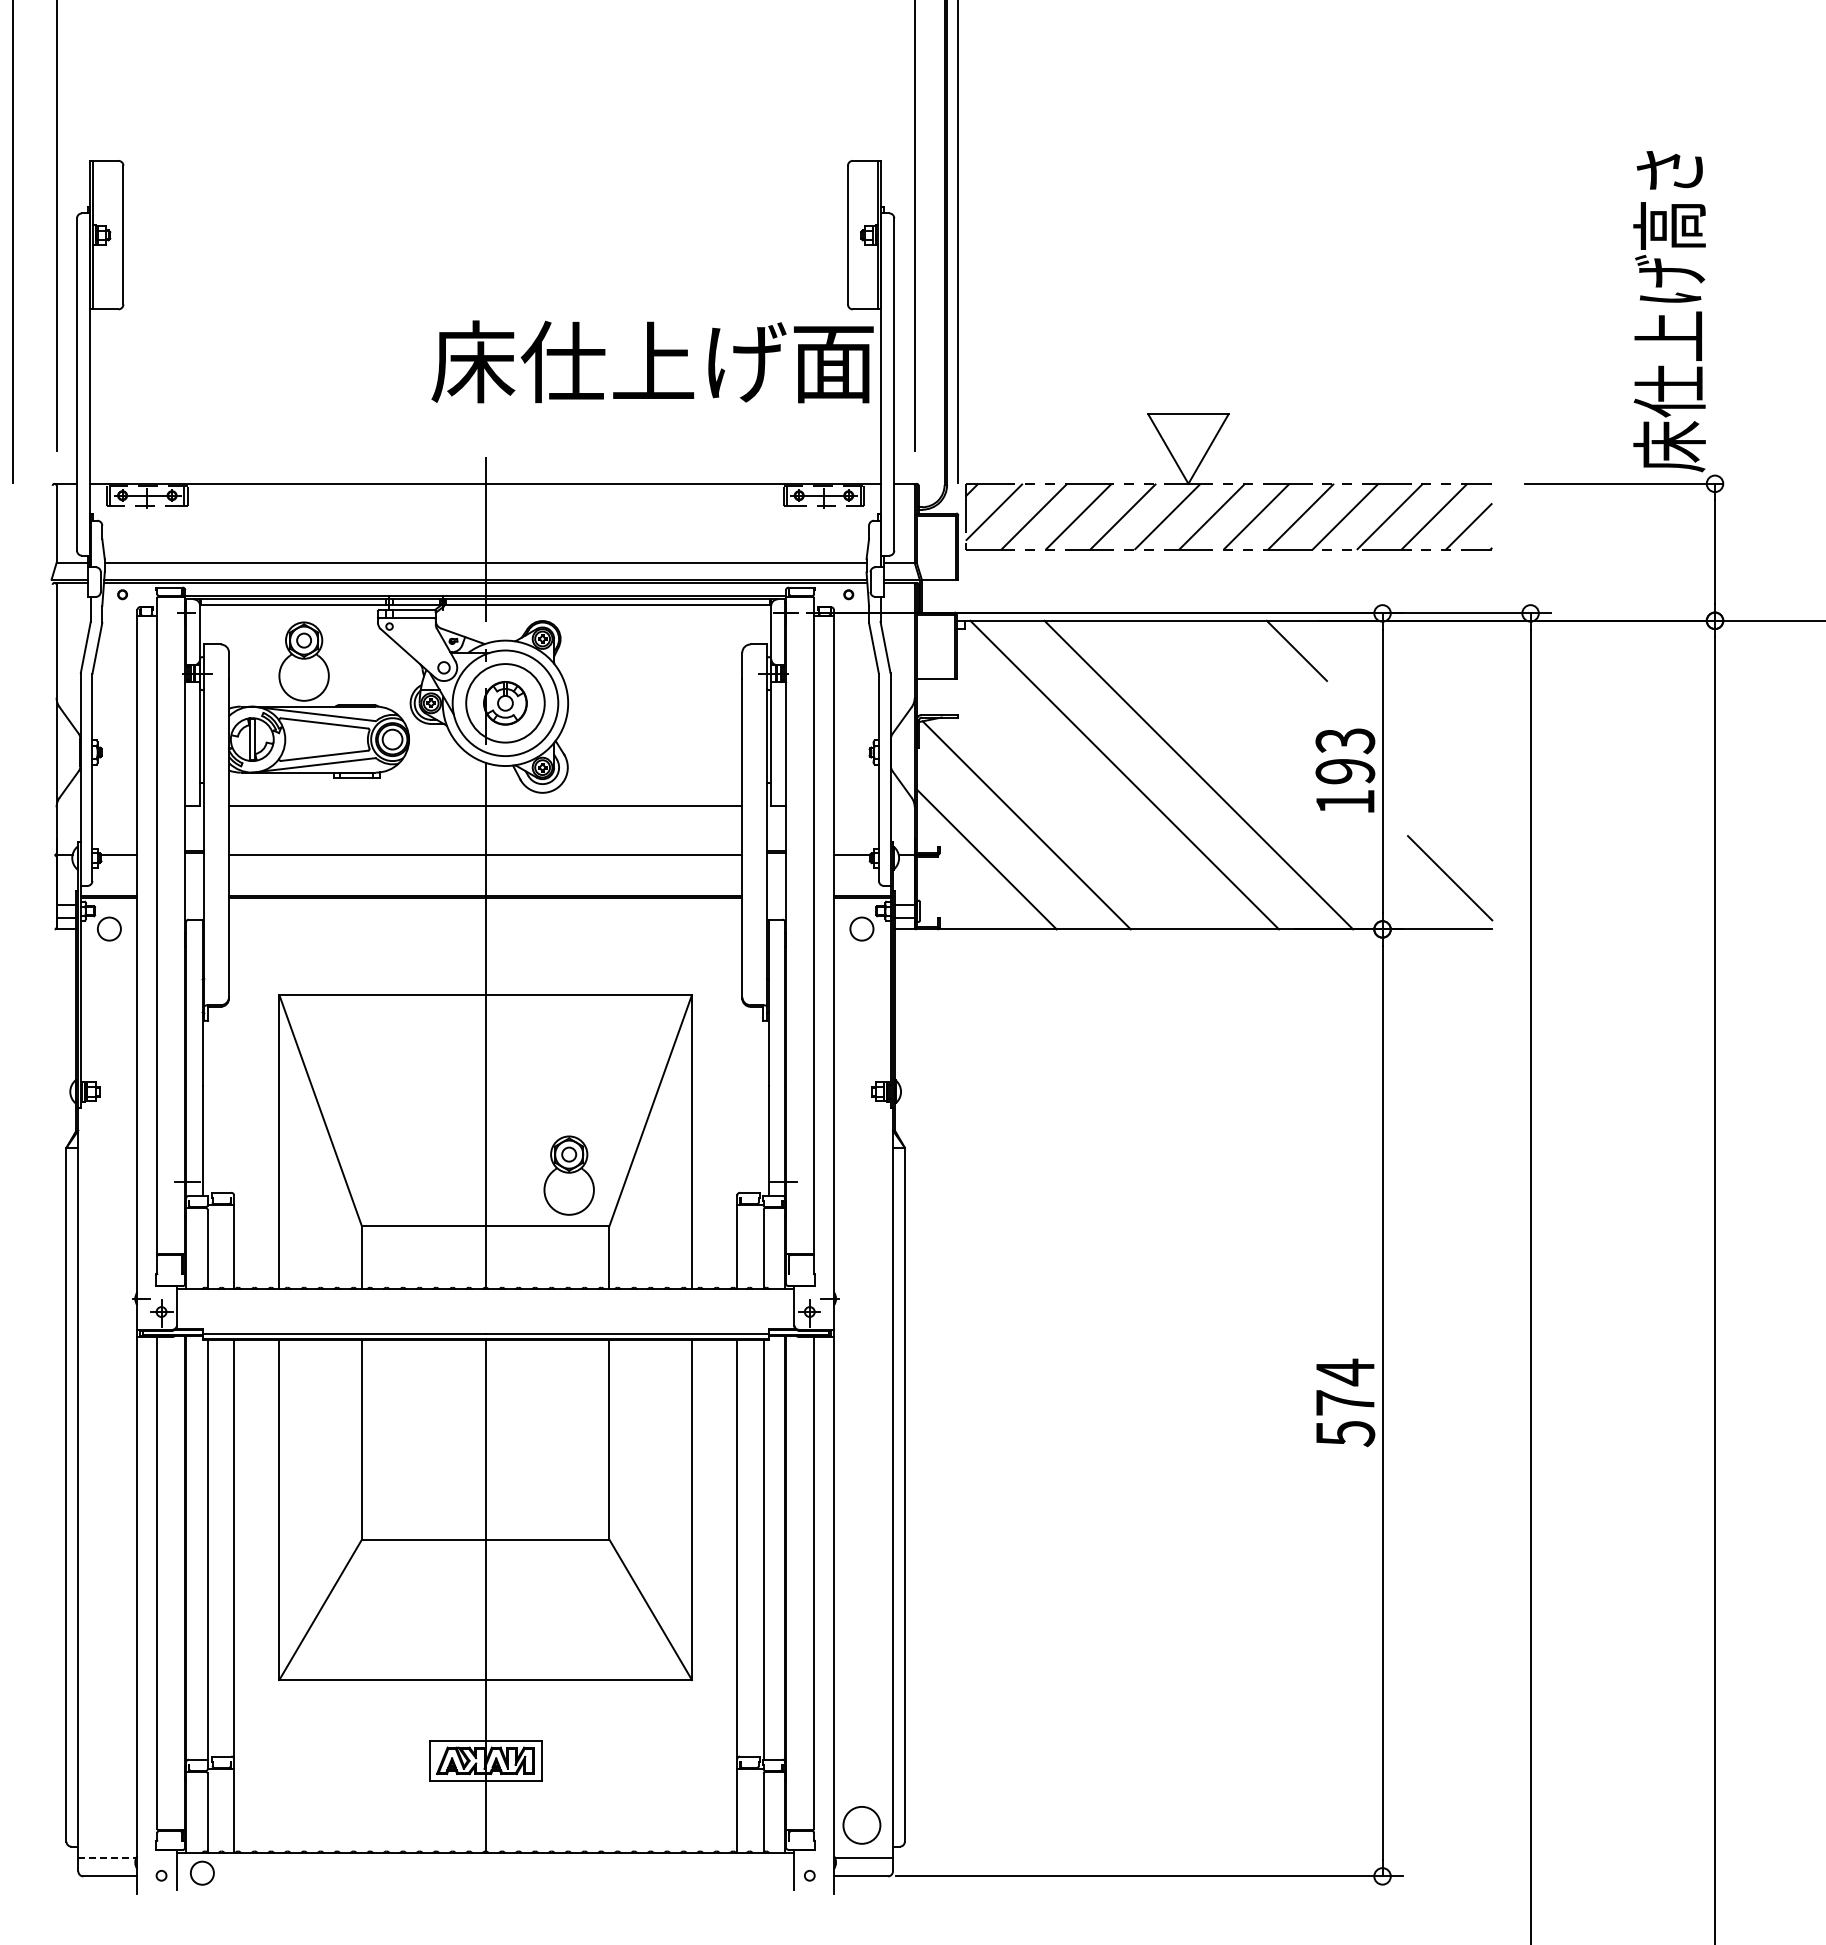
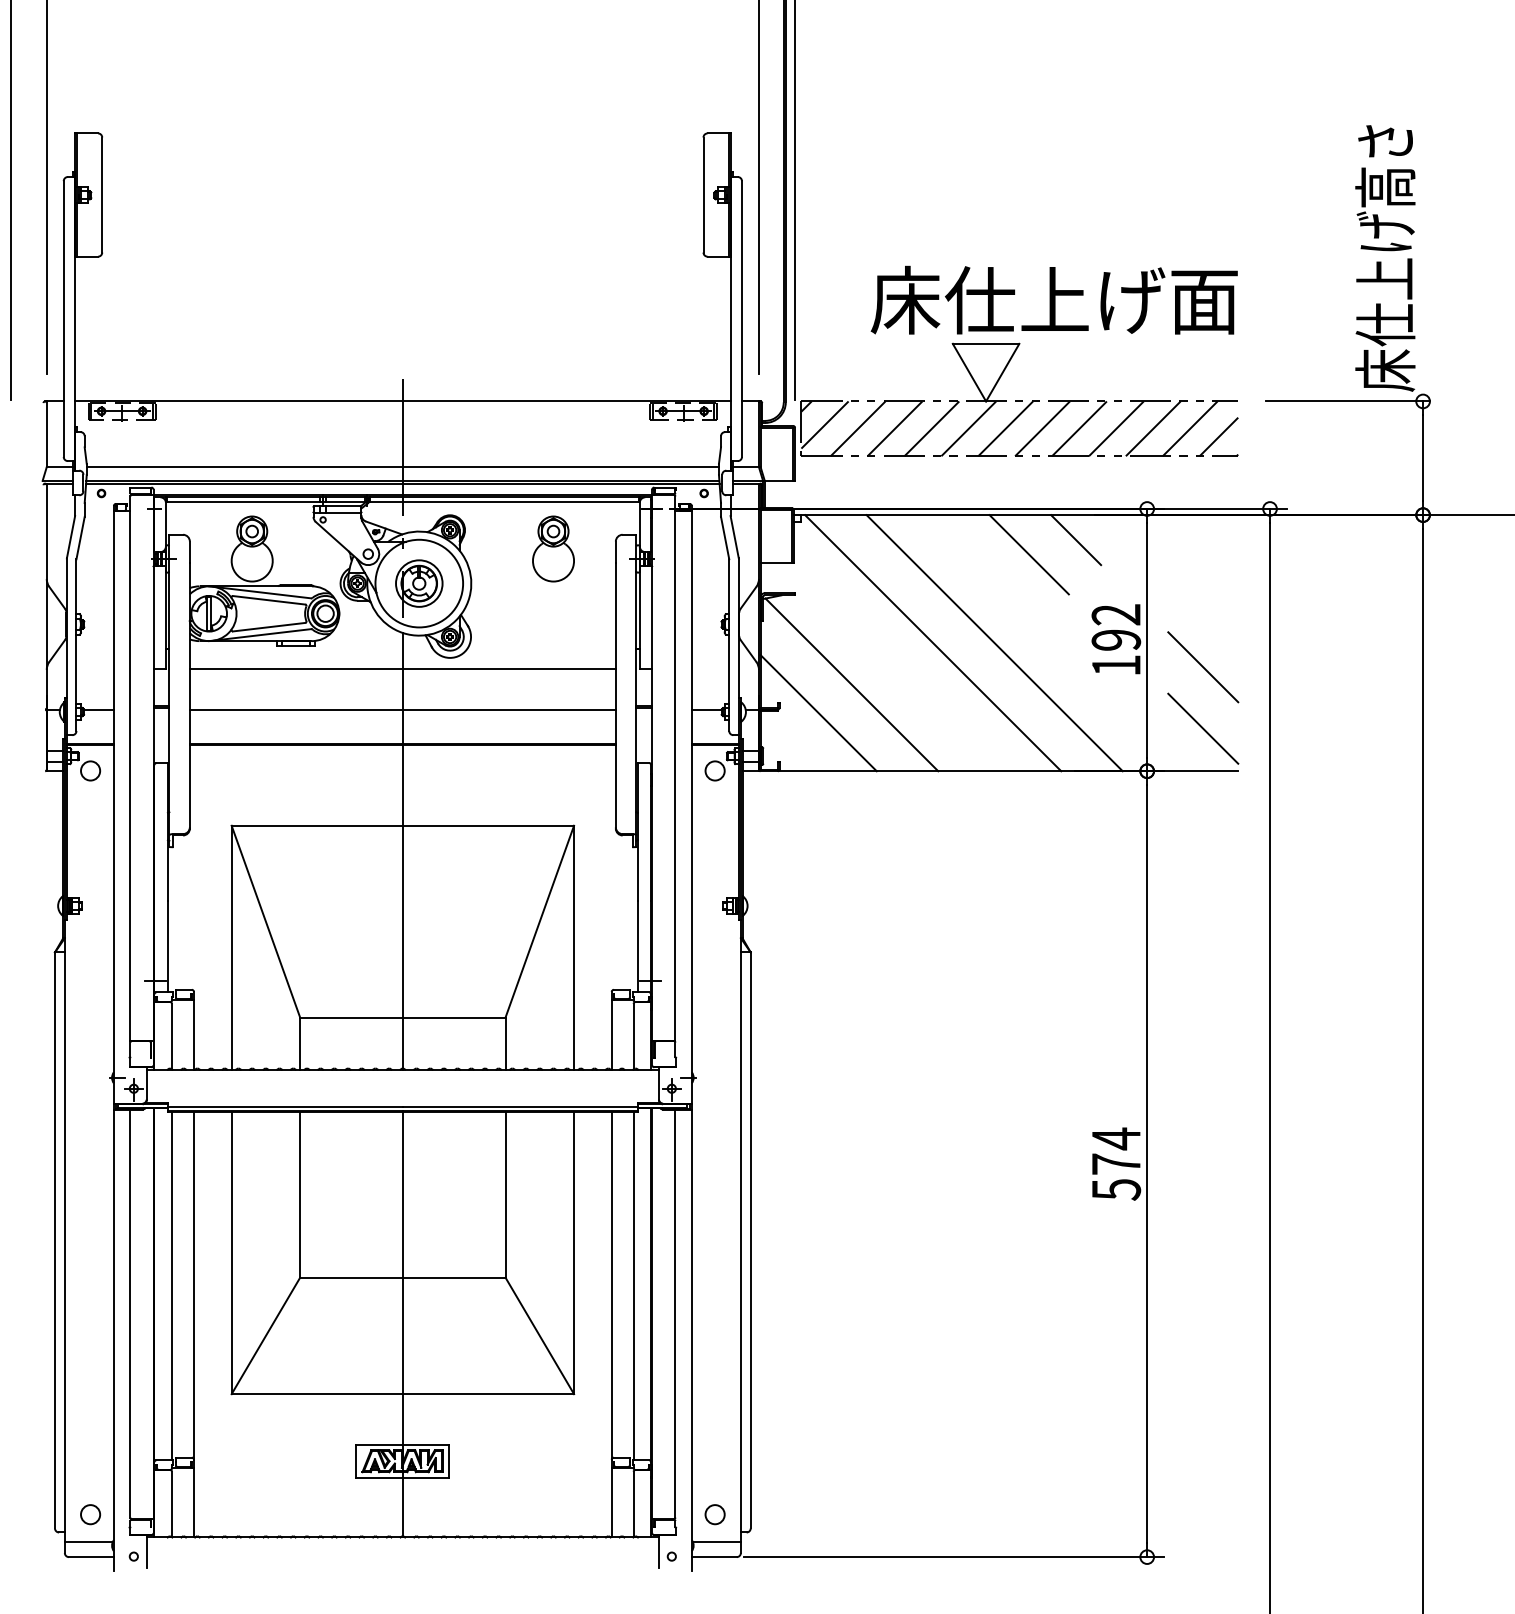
text: (652, 361) -> (1054, 299), moved
line: (1240, 668) -> (1029, 554), added
circle: (505, 703) -> (419, 583), size x0.71
text: (1345, 741) -> (1116, 615), 193 -> 192
line: (1450, 804) -> (1203, 667), added
part: (568, 1175) -> (552, 548), moved
circle: (861, 1824) -> (714, 1514), size x0.62
line: (107, 1858) -> (89, 1542), dashed -> solid
circle: (202, 1872) -> (90, 1514), moved

